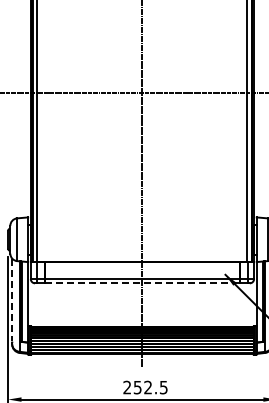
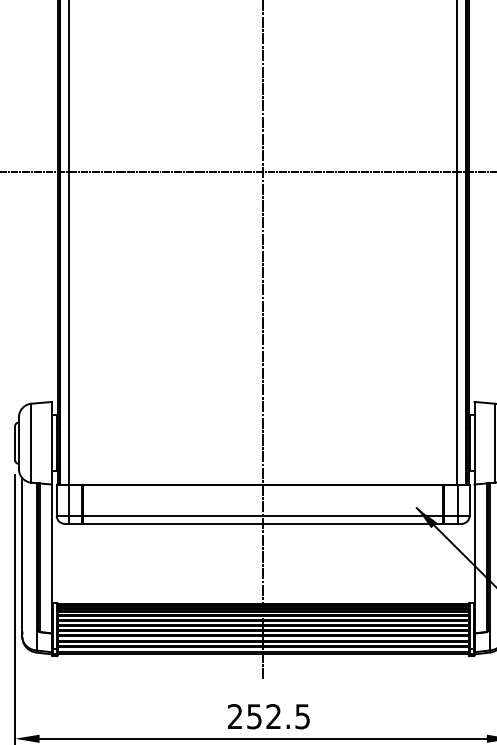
line: (142, 283) -> (263, 524), dashed -> solid
line: (12, 300) -> (22, 555), dashed -> solid

